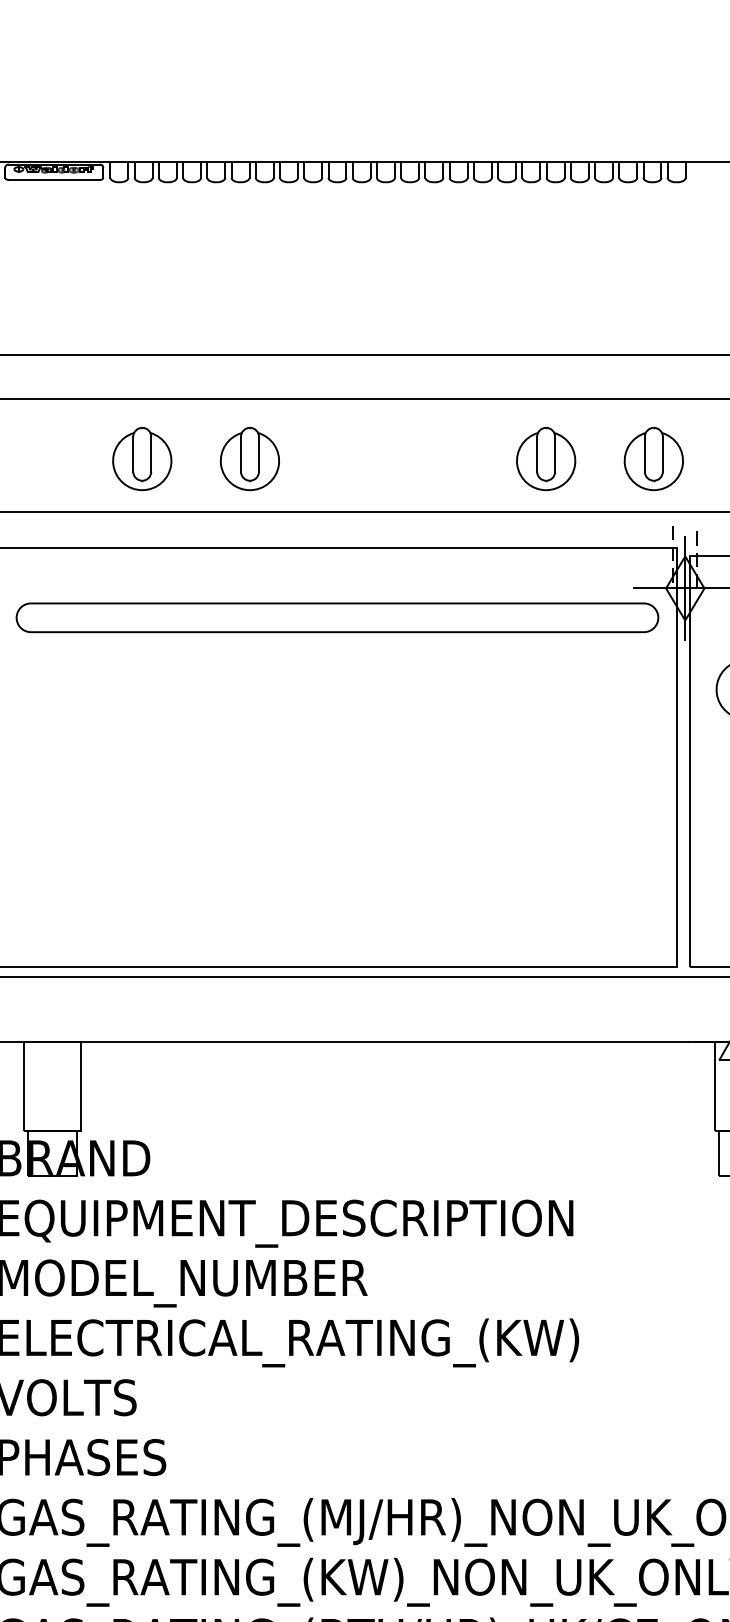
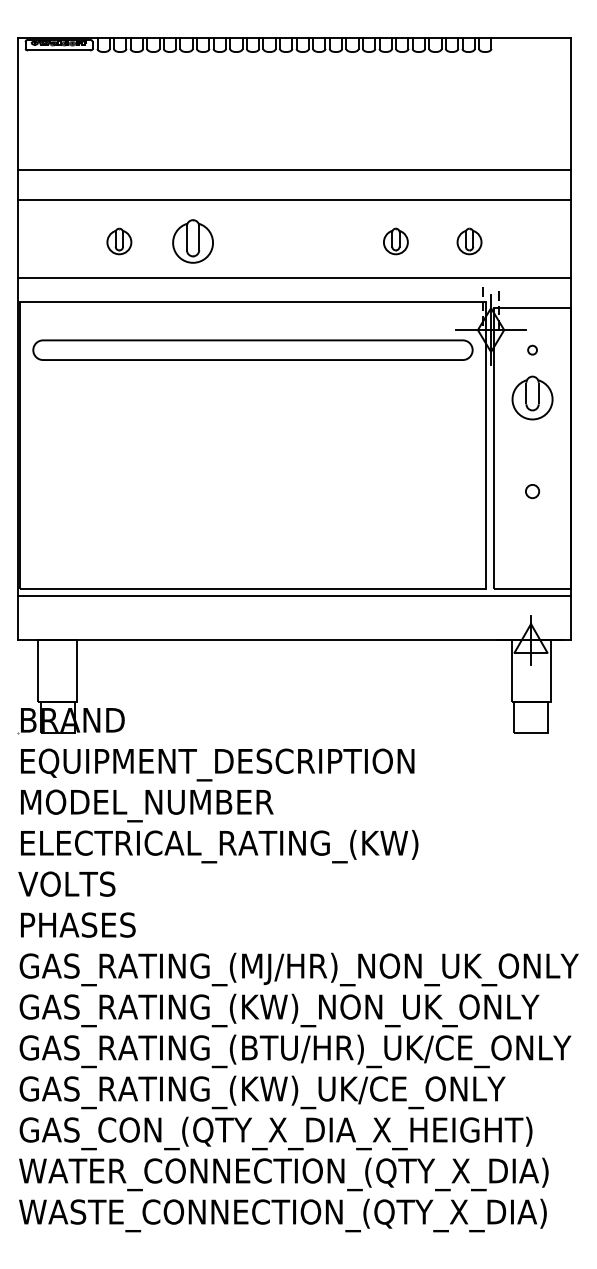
part: (142, 459) -> (119, 241), size x0.6
part: (545, 459) -> (395, 241), size x0.6
part: (653, 459) -> (469, 241), size x0.6

